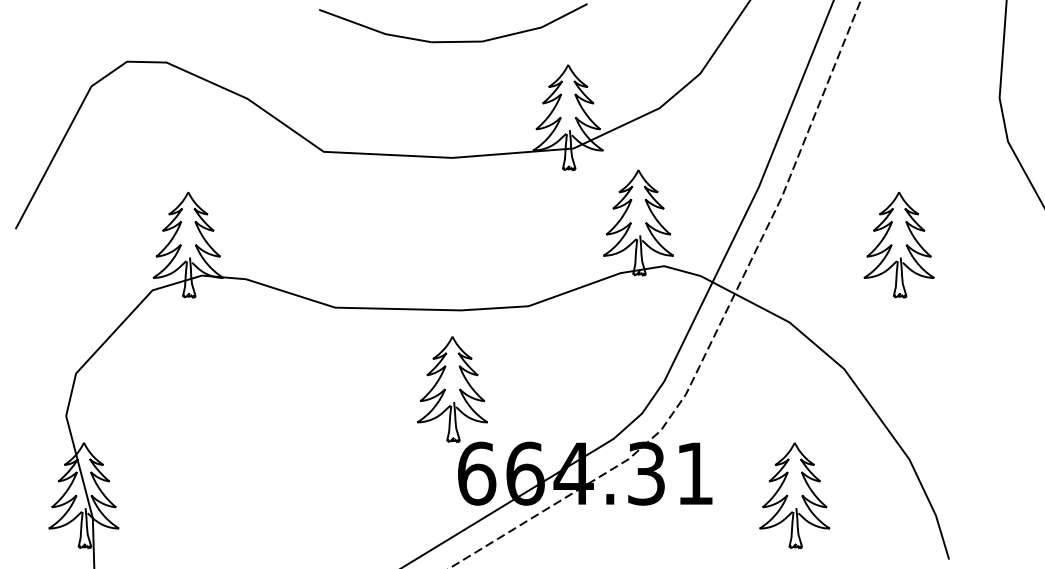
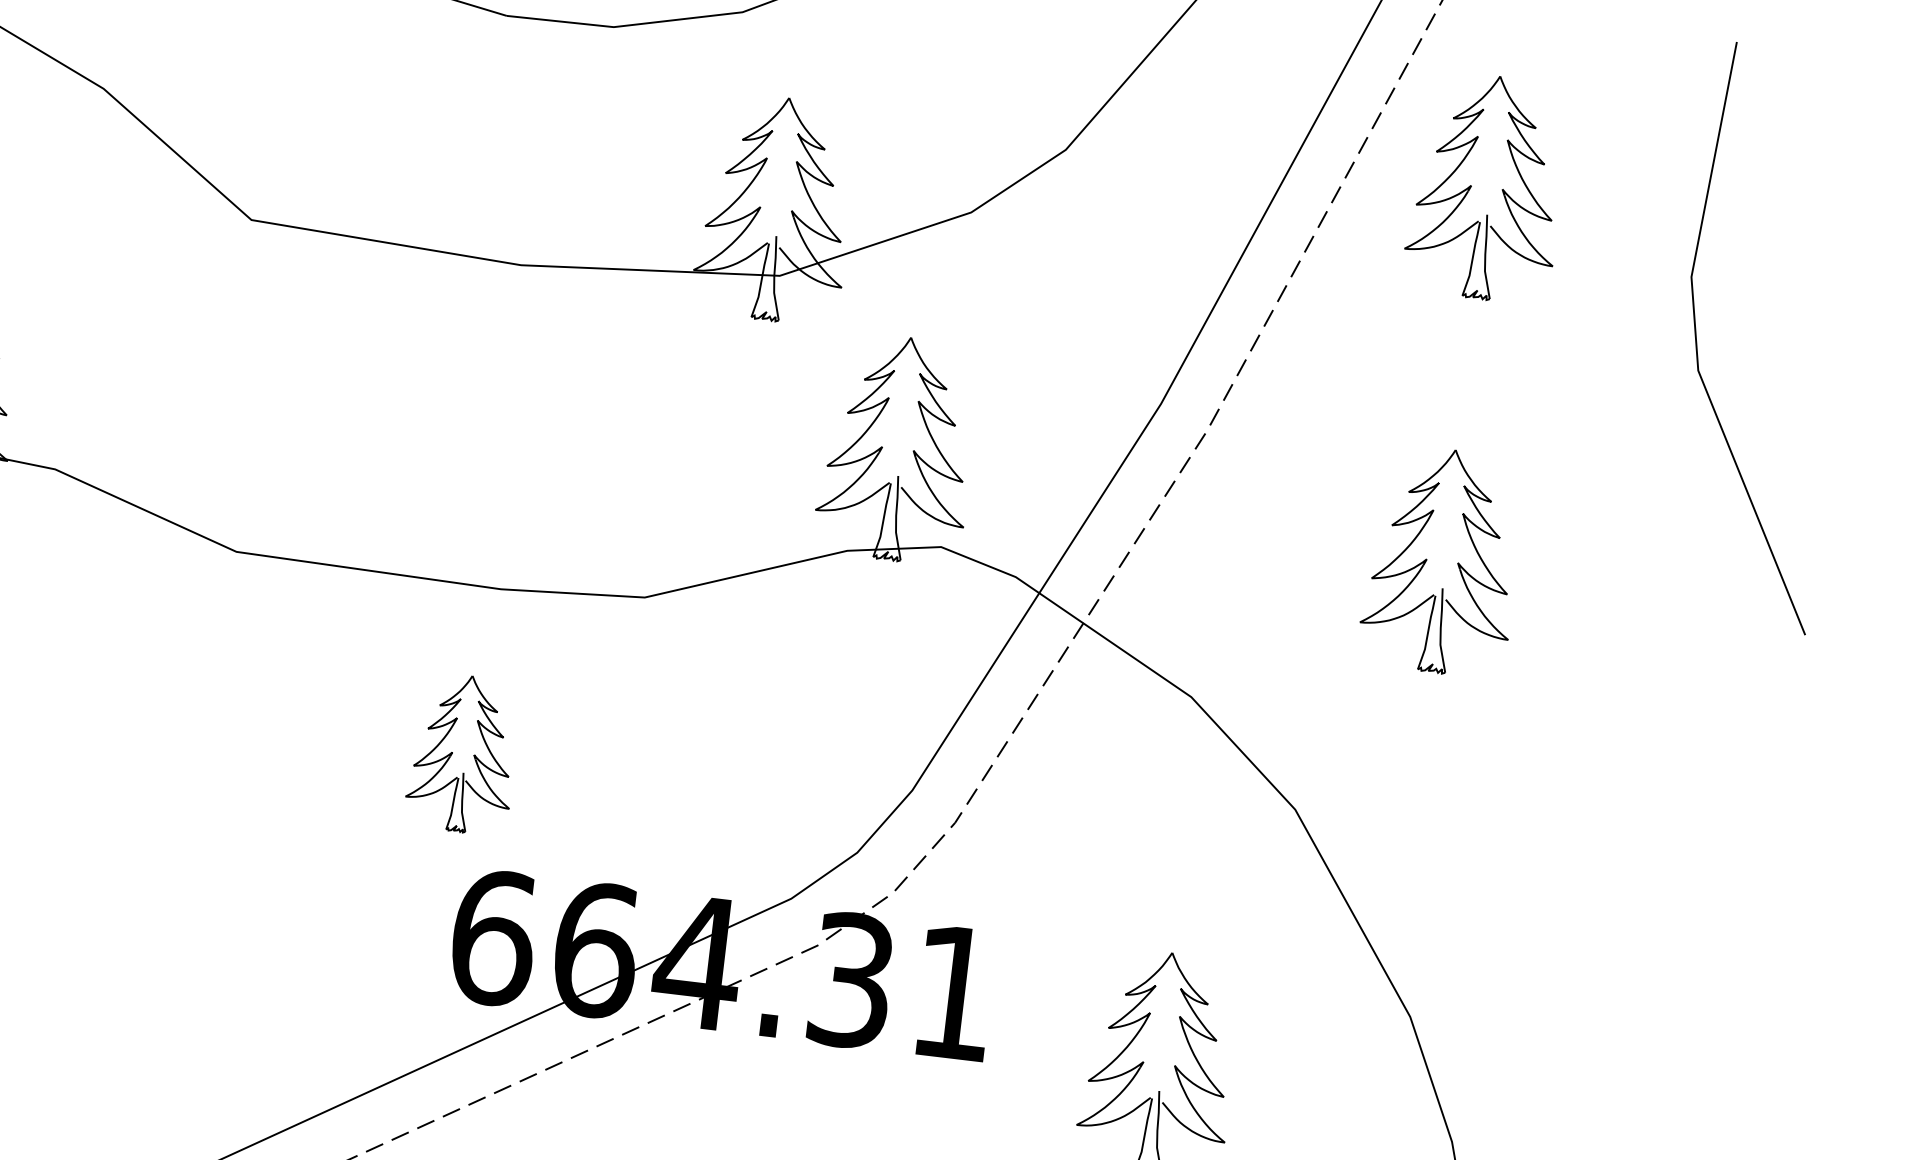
part: (898, 68) -> (1485, 188), added
part: (452, 389) -> (463, 754), size x0.7

